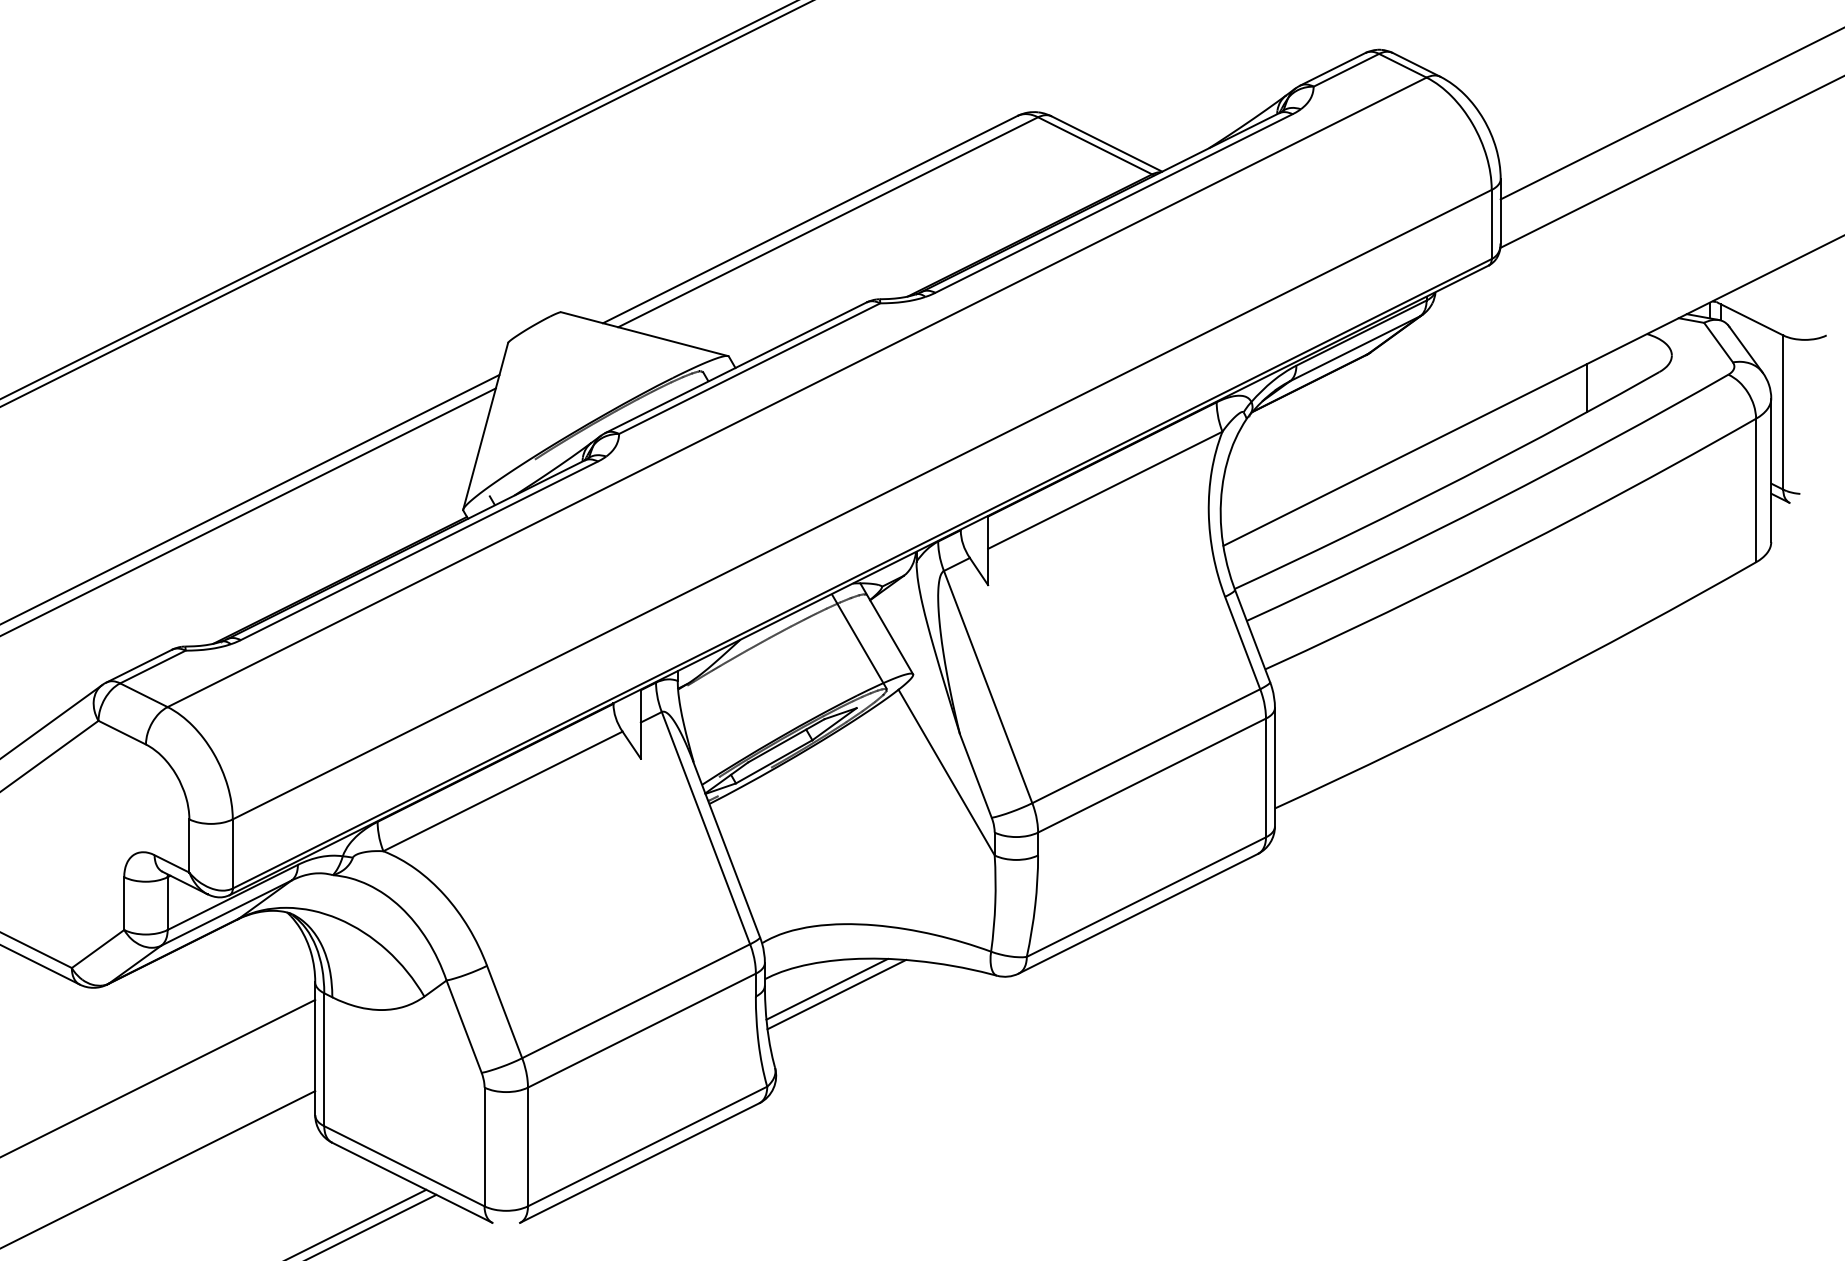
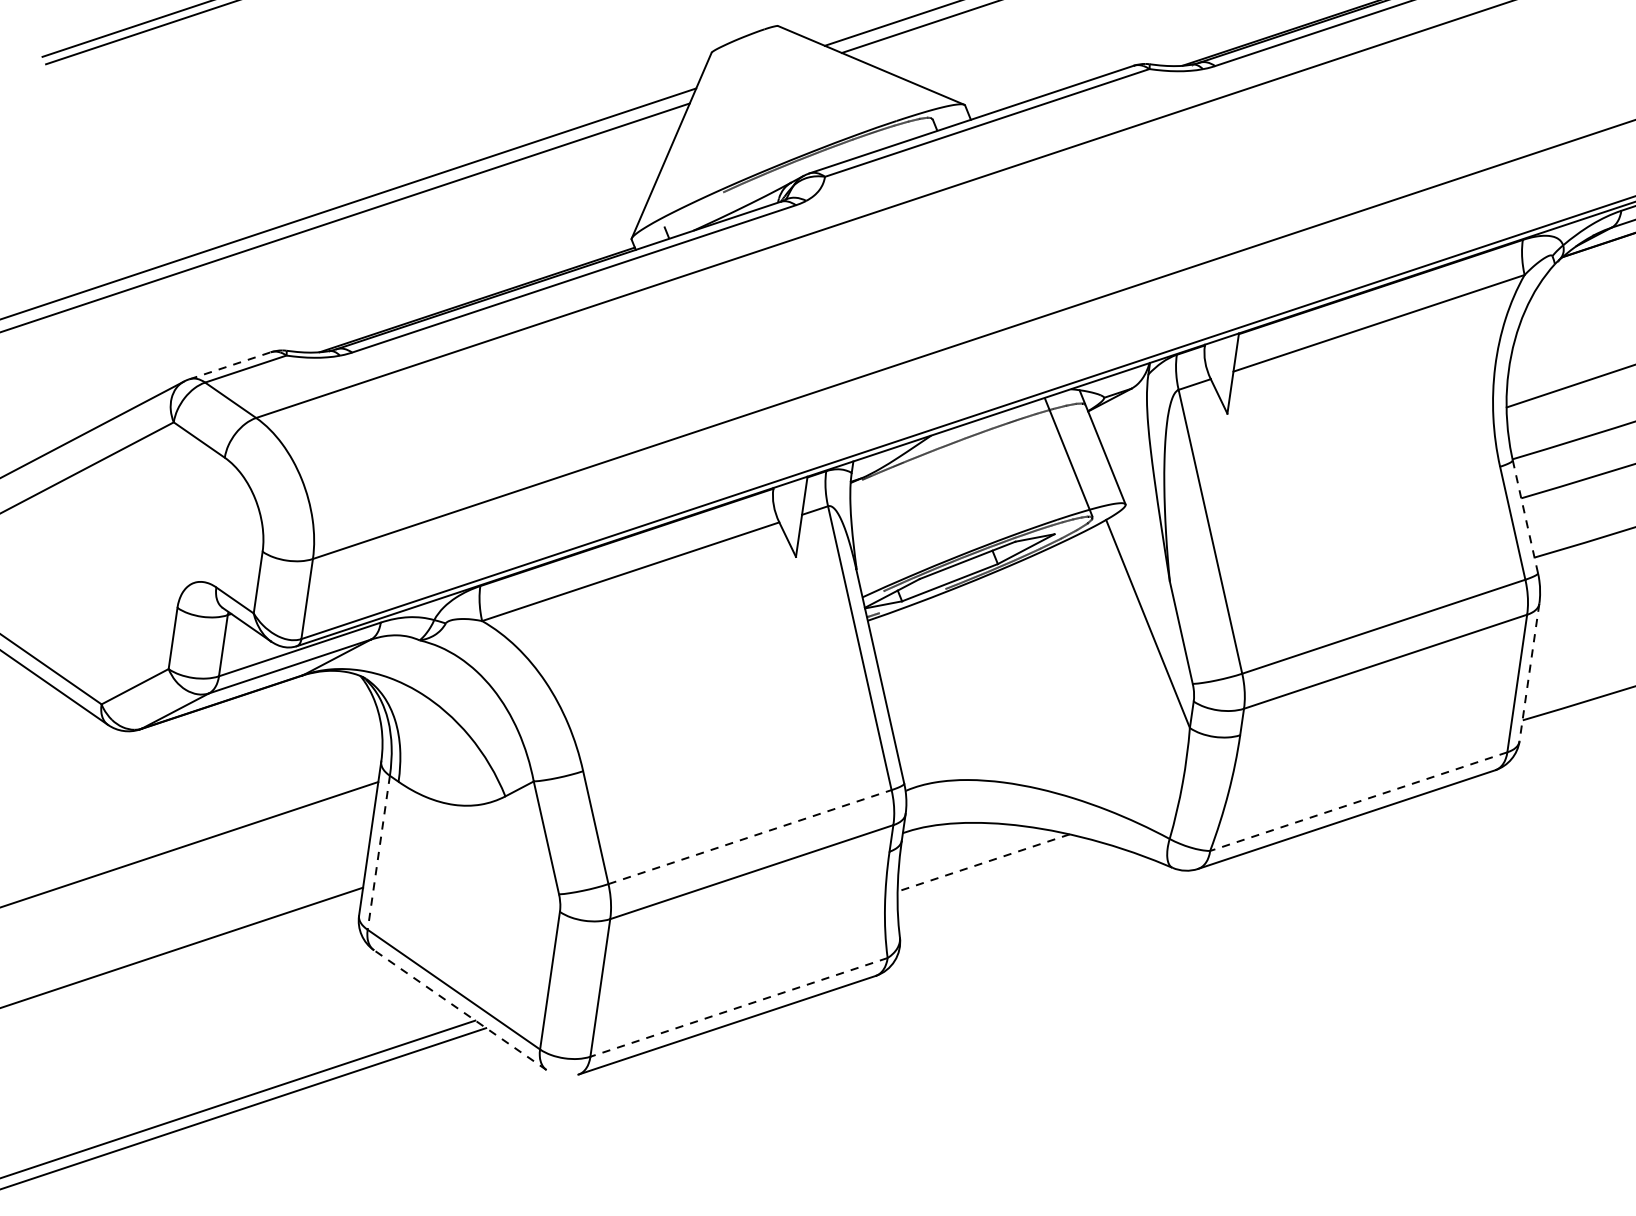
line: (1252, 636) -> (1525, 517), solid -> dashed
line: (139, 666) -> (230, 366), solid -> dashed
line: (1274, 767) -> (1528, 672), solid -> dashed
line: (1146, 897) -> (1358, 802), solid -> dashed
line: (826, 988) -> (972, 854), removed
line: (836, 994) -> (983, 862), solid -> dashed
line: (636, 1001) -> (750, 837), solid -> dashed
line: (324, 1060) -> (378, 853), solid -> dashed
line: (647, 1146) -> (738, 1007), solid -> dashed
line: (412, 1182) -> (460, 1009), solid -> dashed

